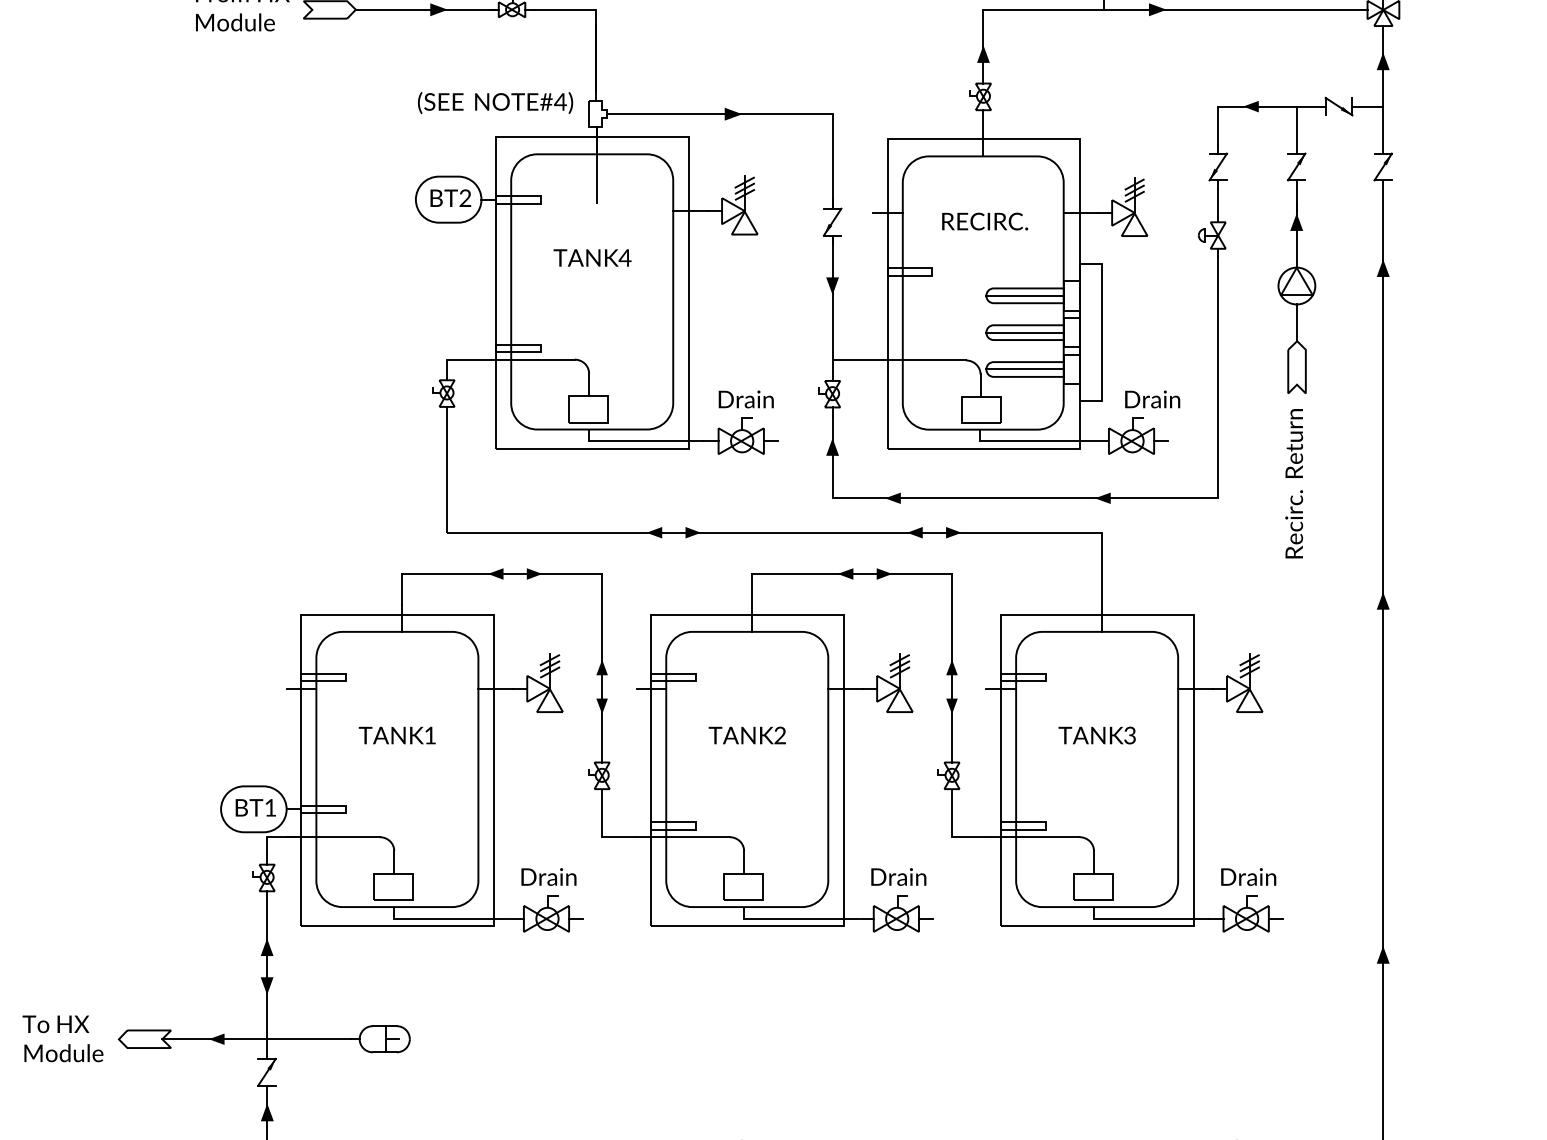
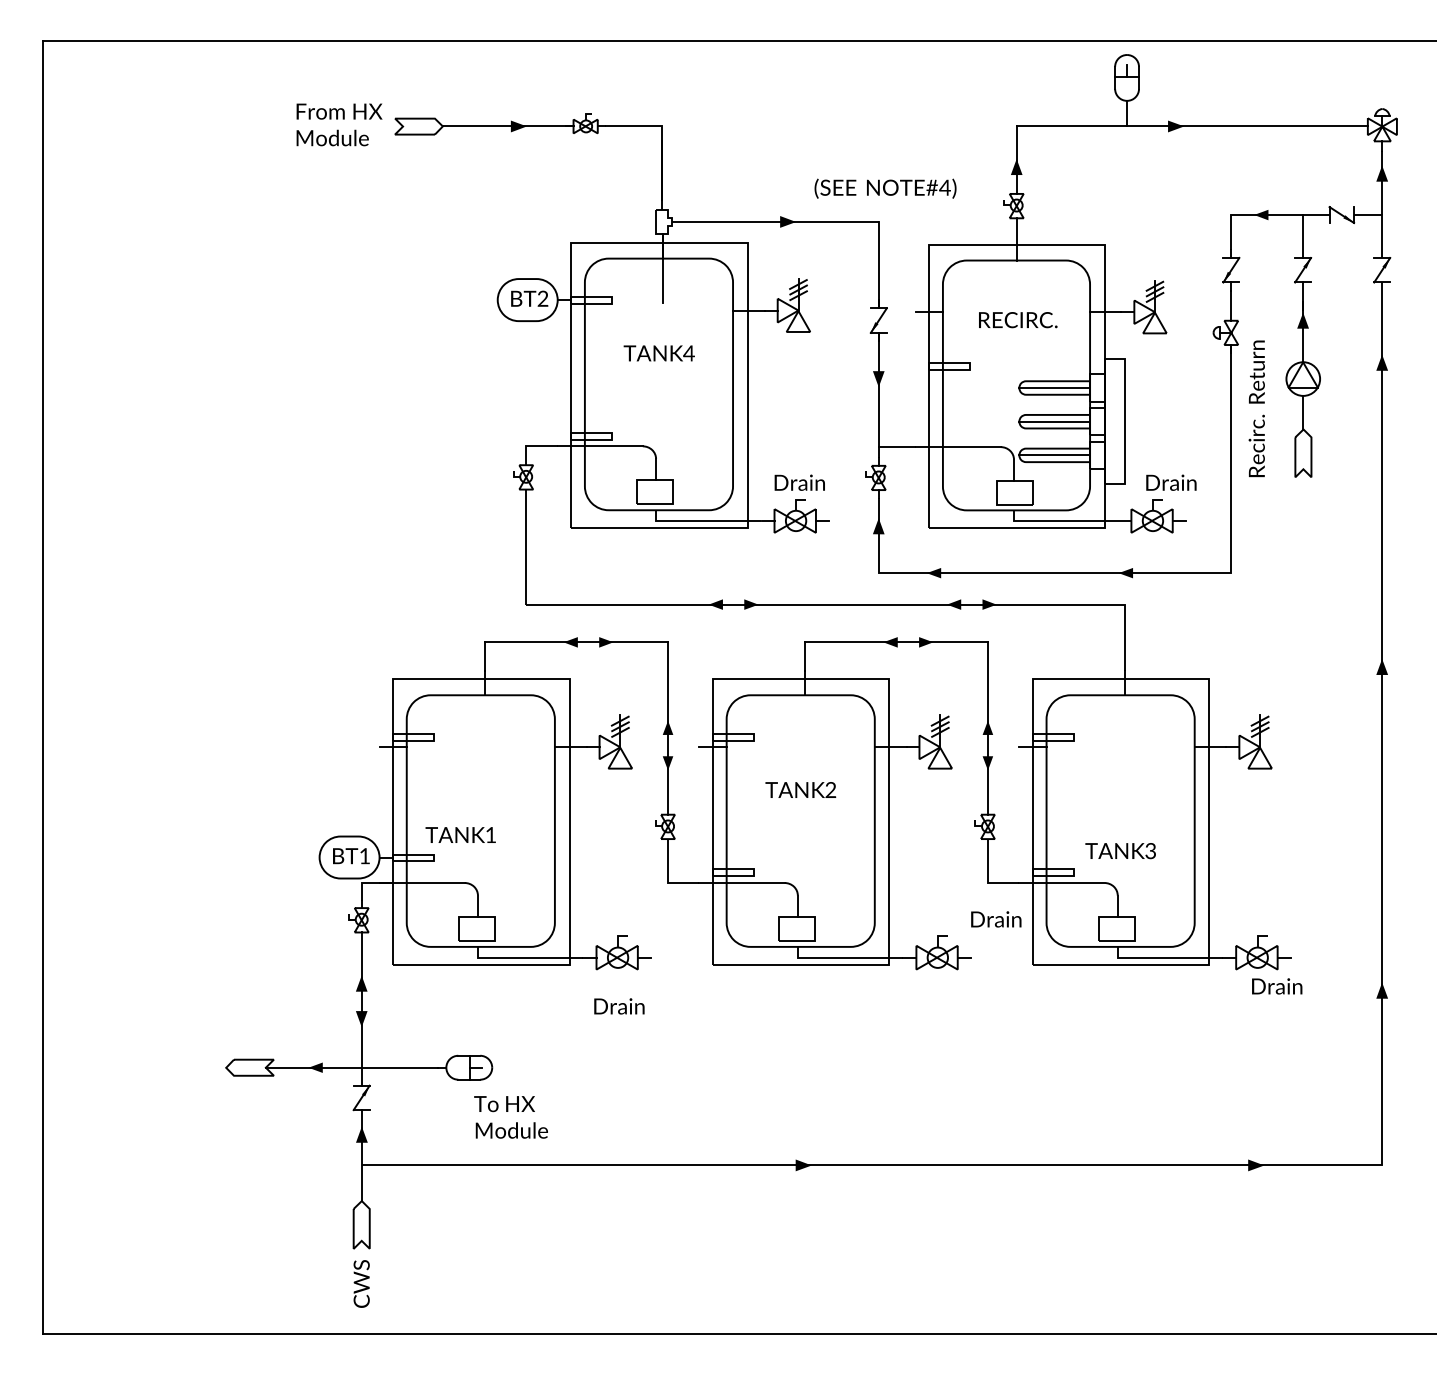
text: (495, 102) -> (885, 188), moved
text: (1293, 483) -> (1256, 408), moved
text: (397, 734) -> (460, 834), moved
text: (1096, 736) -> (1120, 851), moved
text: (549, 877) -> (619, 1006), moved
text: (899, 877) -> (996, 919), moved
text: (1249, 877) -> (1277, 986), moved
text: (62, 1038) -> (510, 1117), moved

